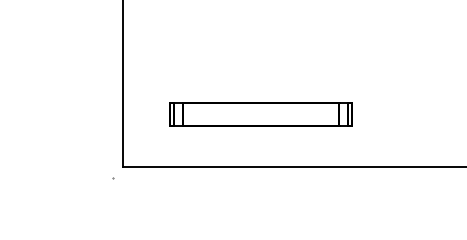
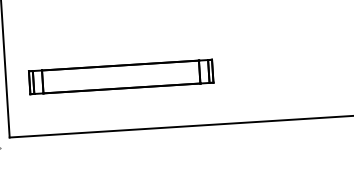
part: (260, 114) -> (120, 77), moved

